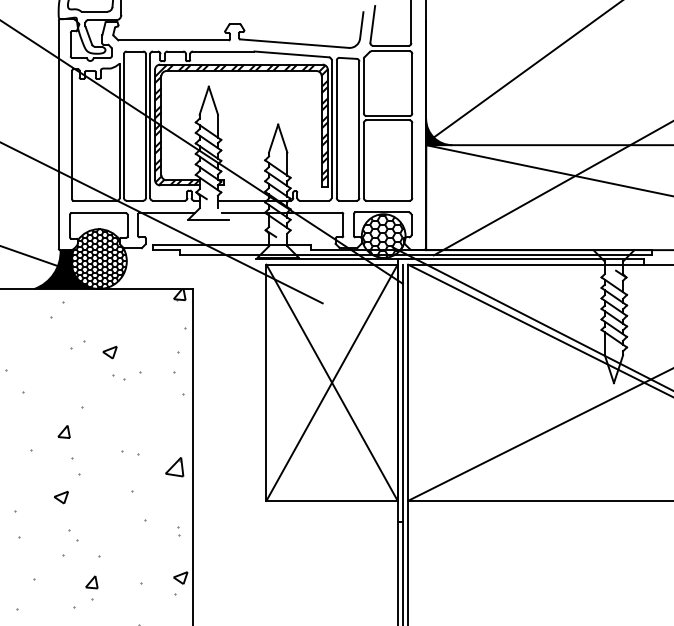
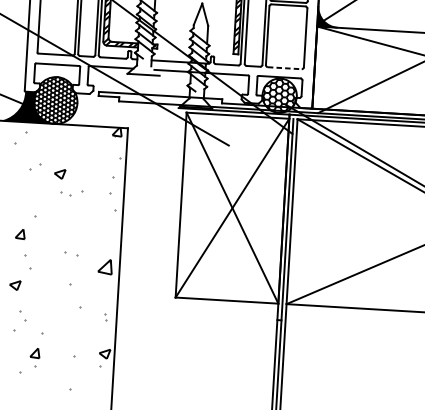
line: (388, 200) -> (285, 68), solid -> dashed

